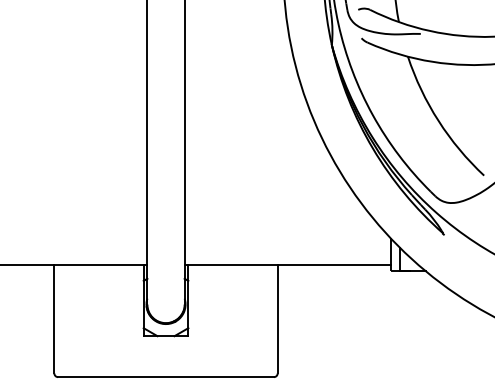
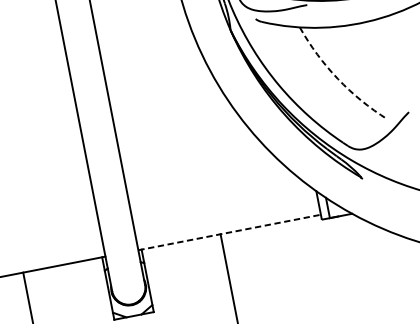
arc: (438, 121) -> (337, 79), solid -> dashed
line: (288, 265) -> (230, 232), solid -> dashed

